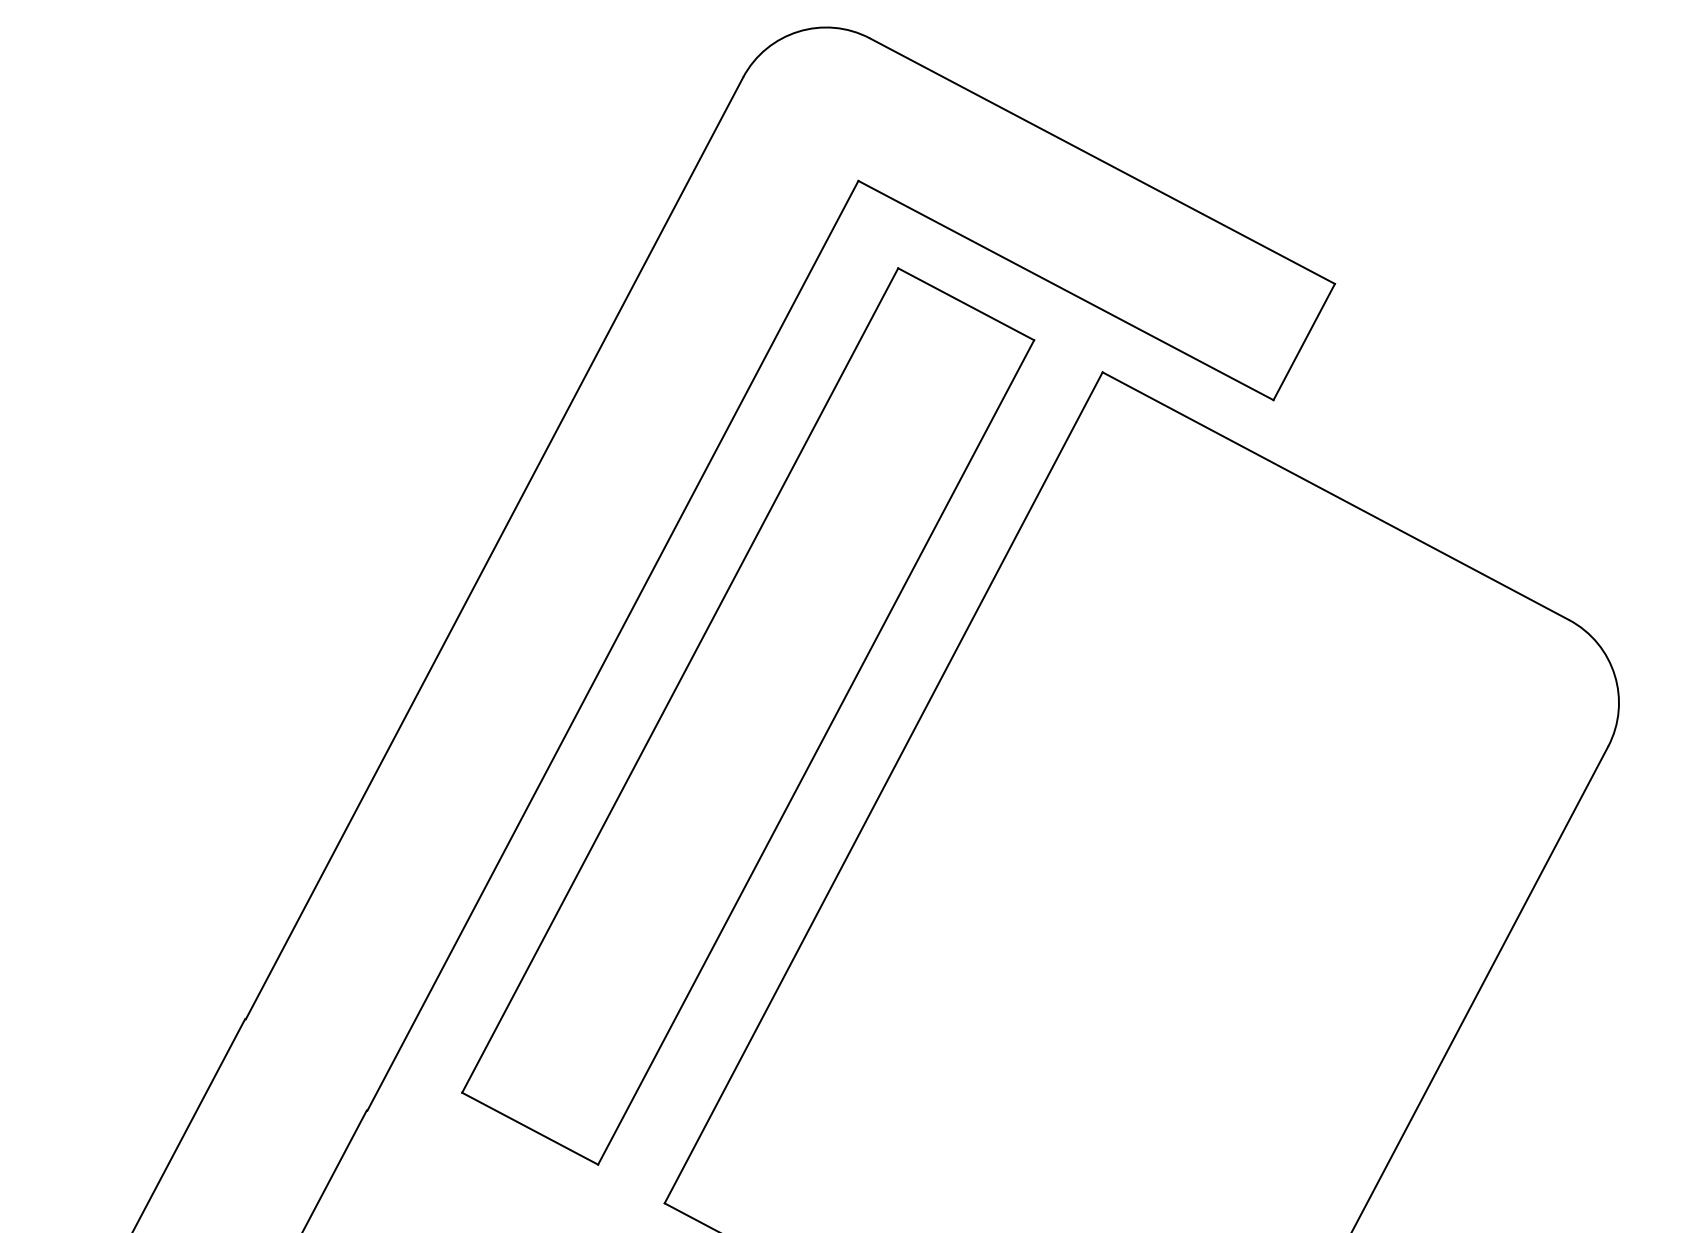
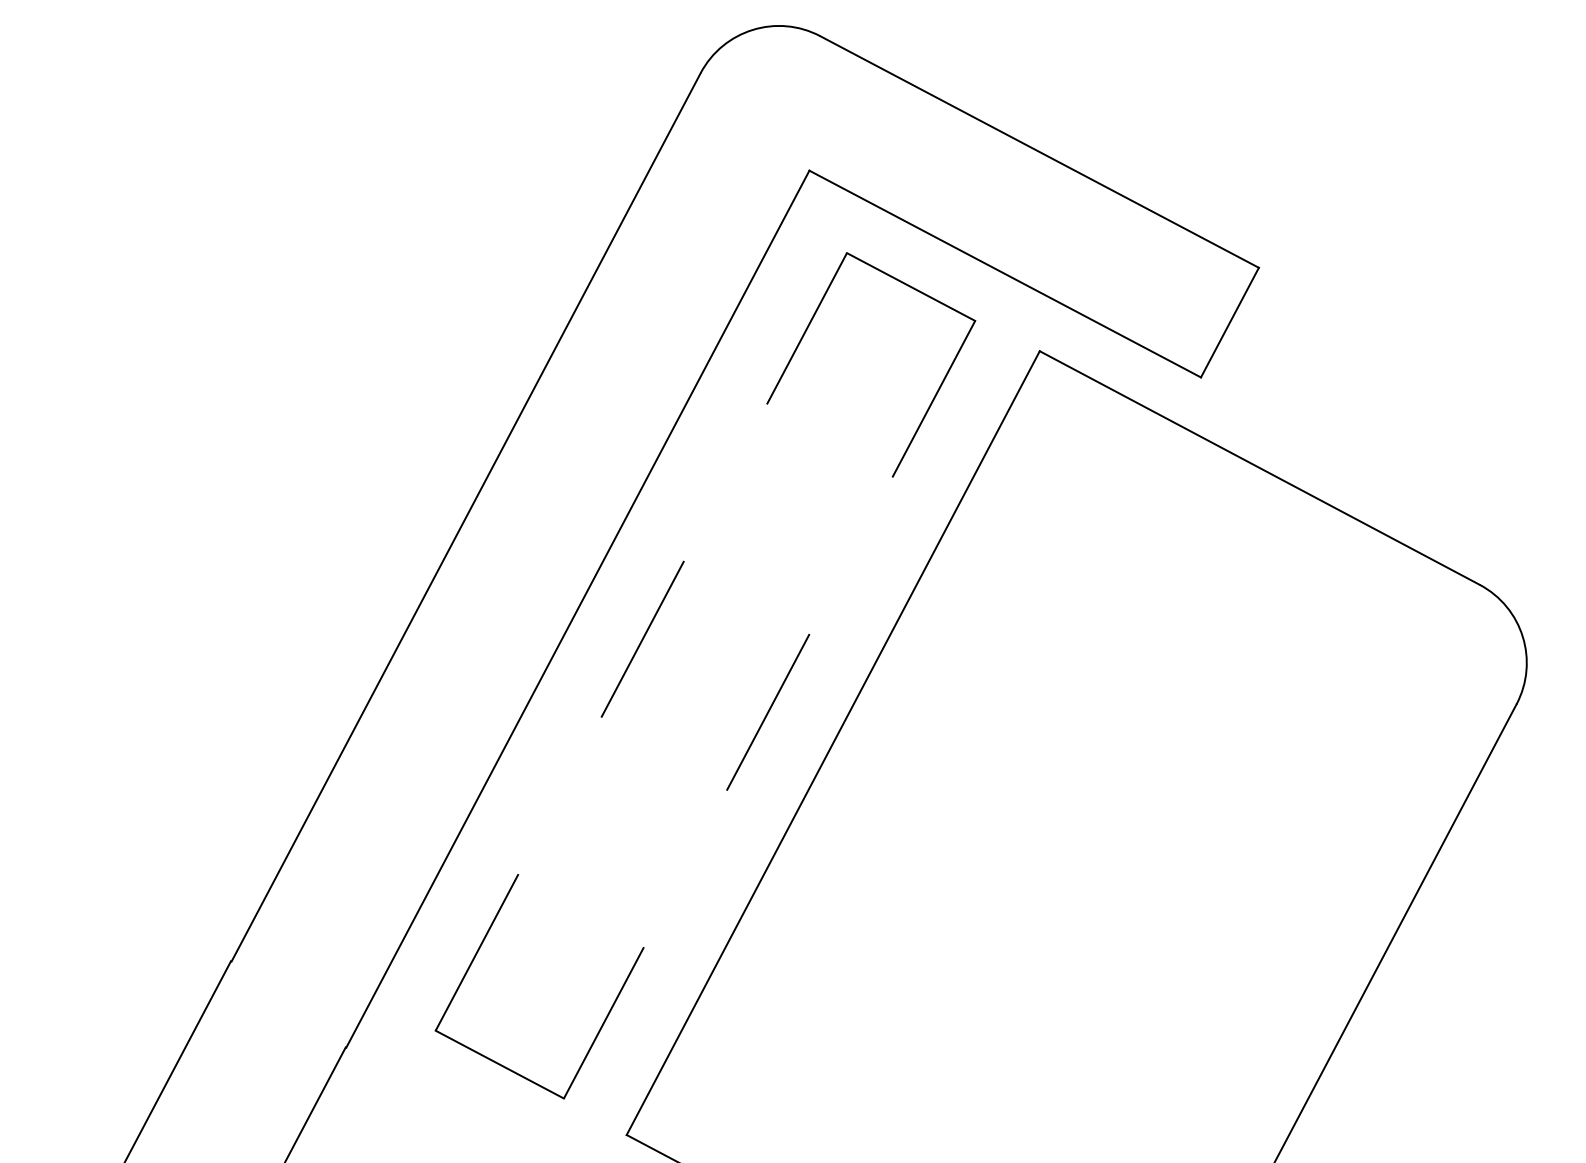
line: (680, 680) -> (641, 641), solid -> dashed
line: (815, 752) -> (768, 709), solid -> dashed

